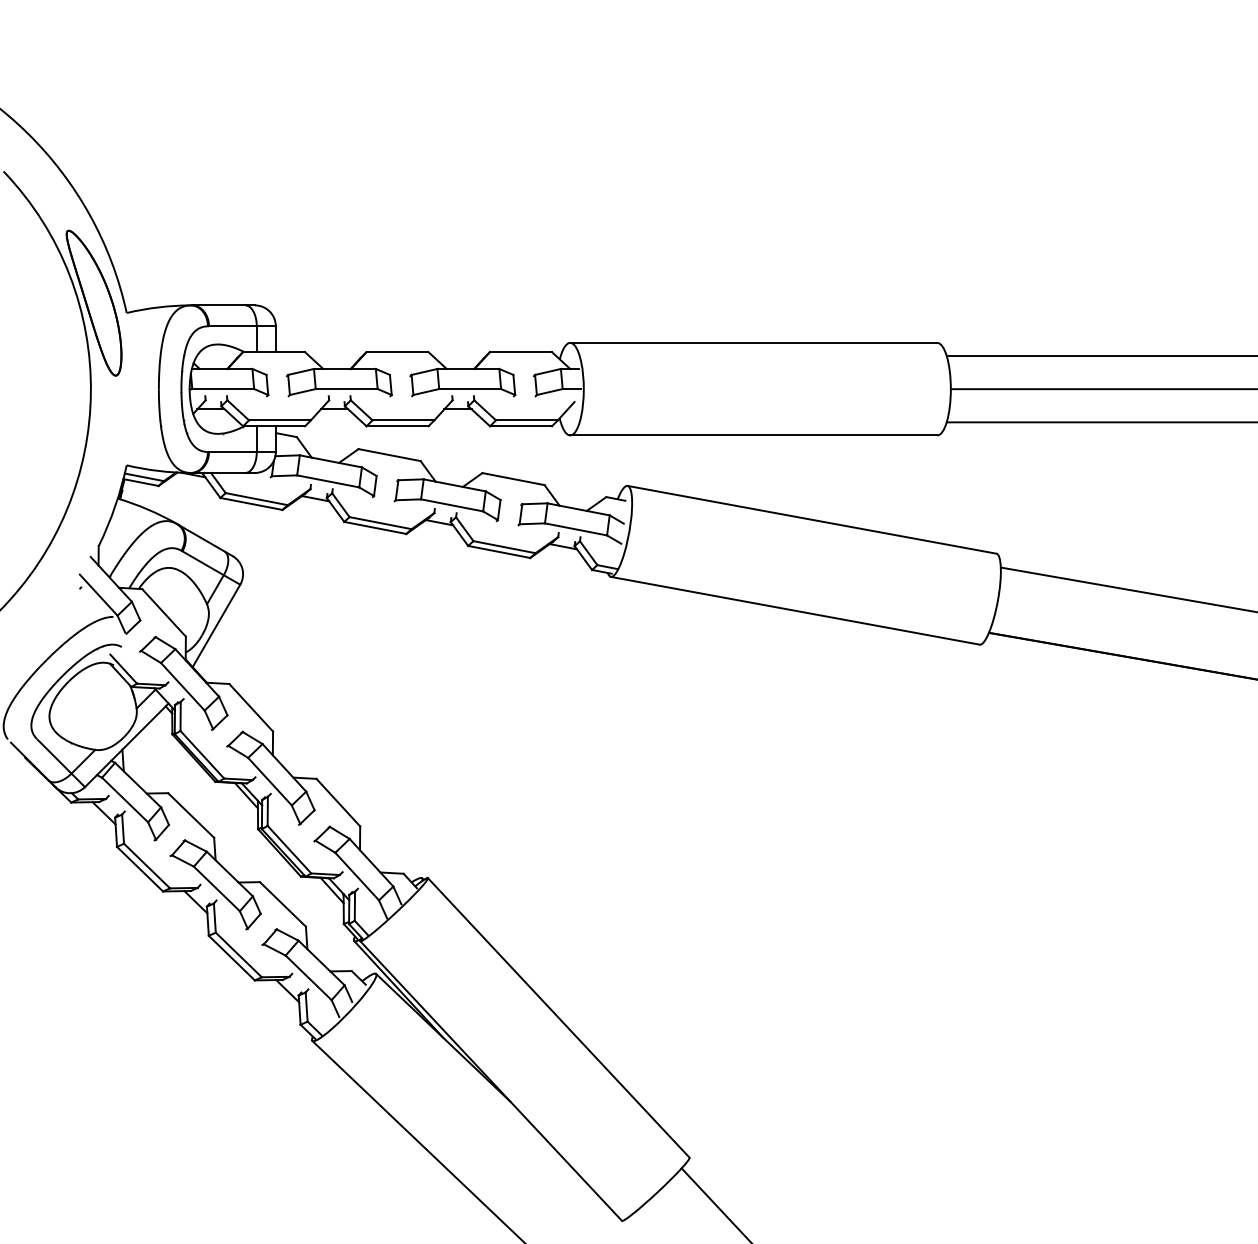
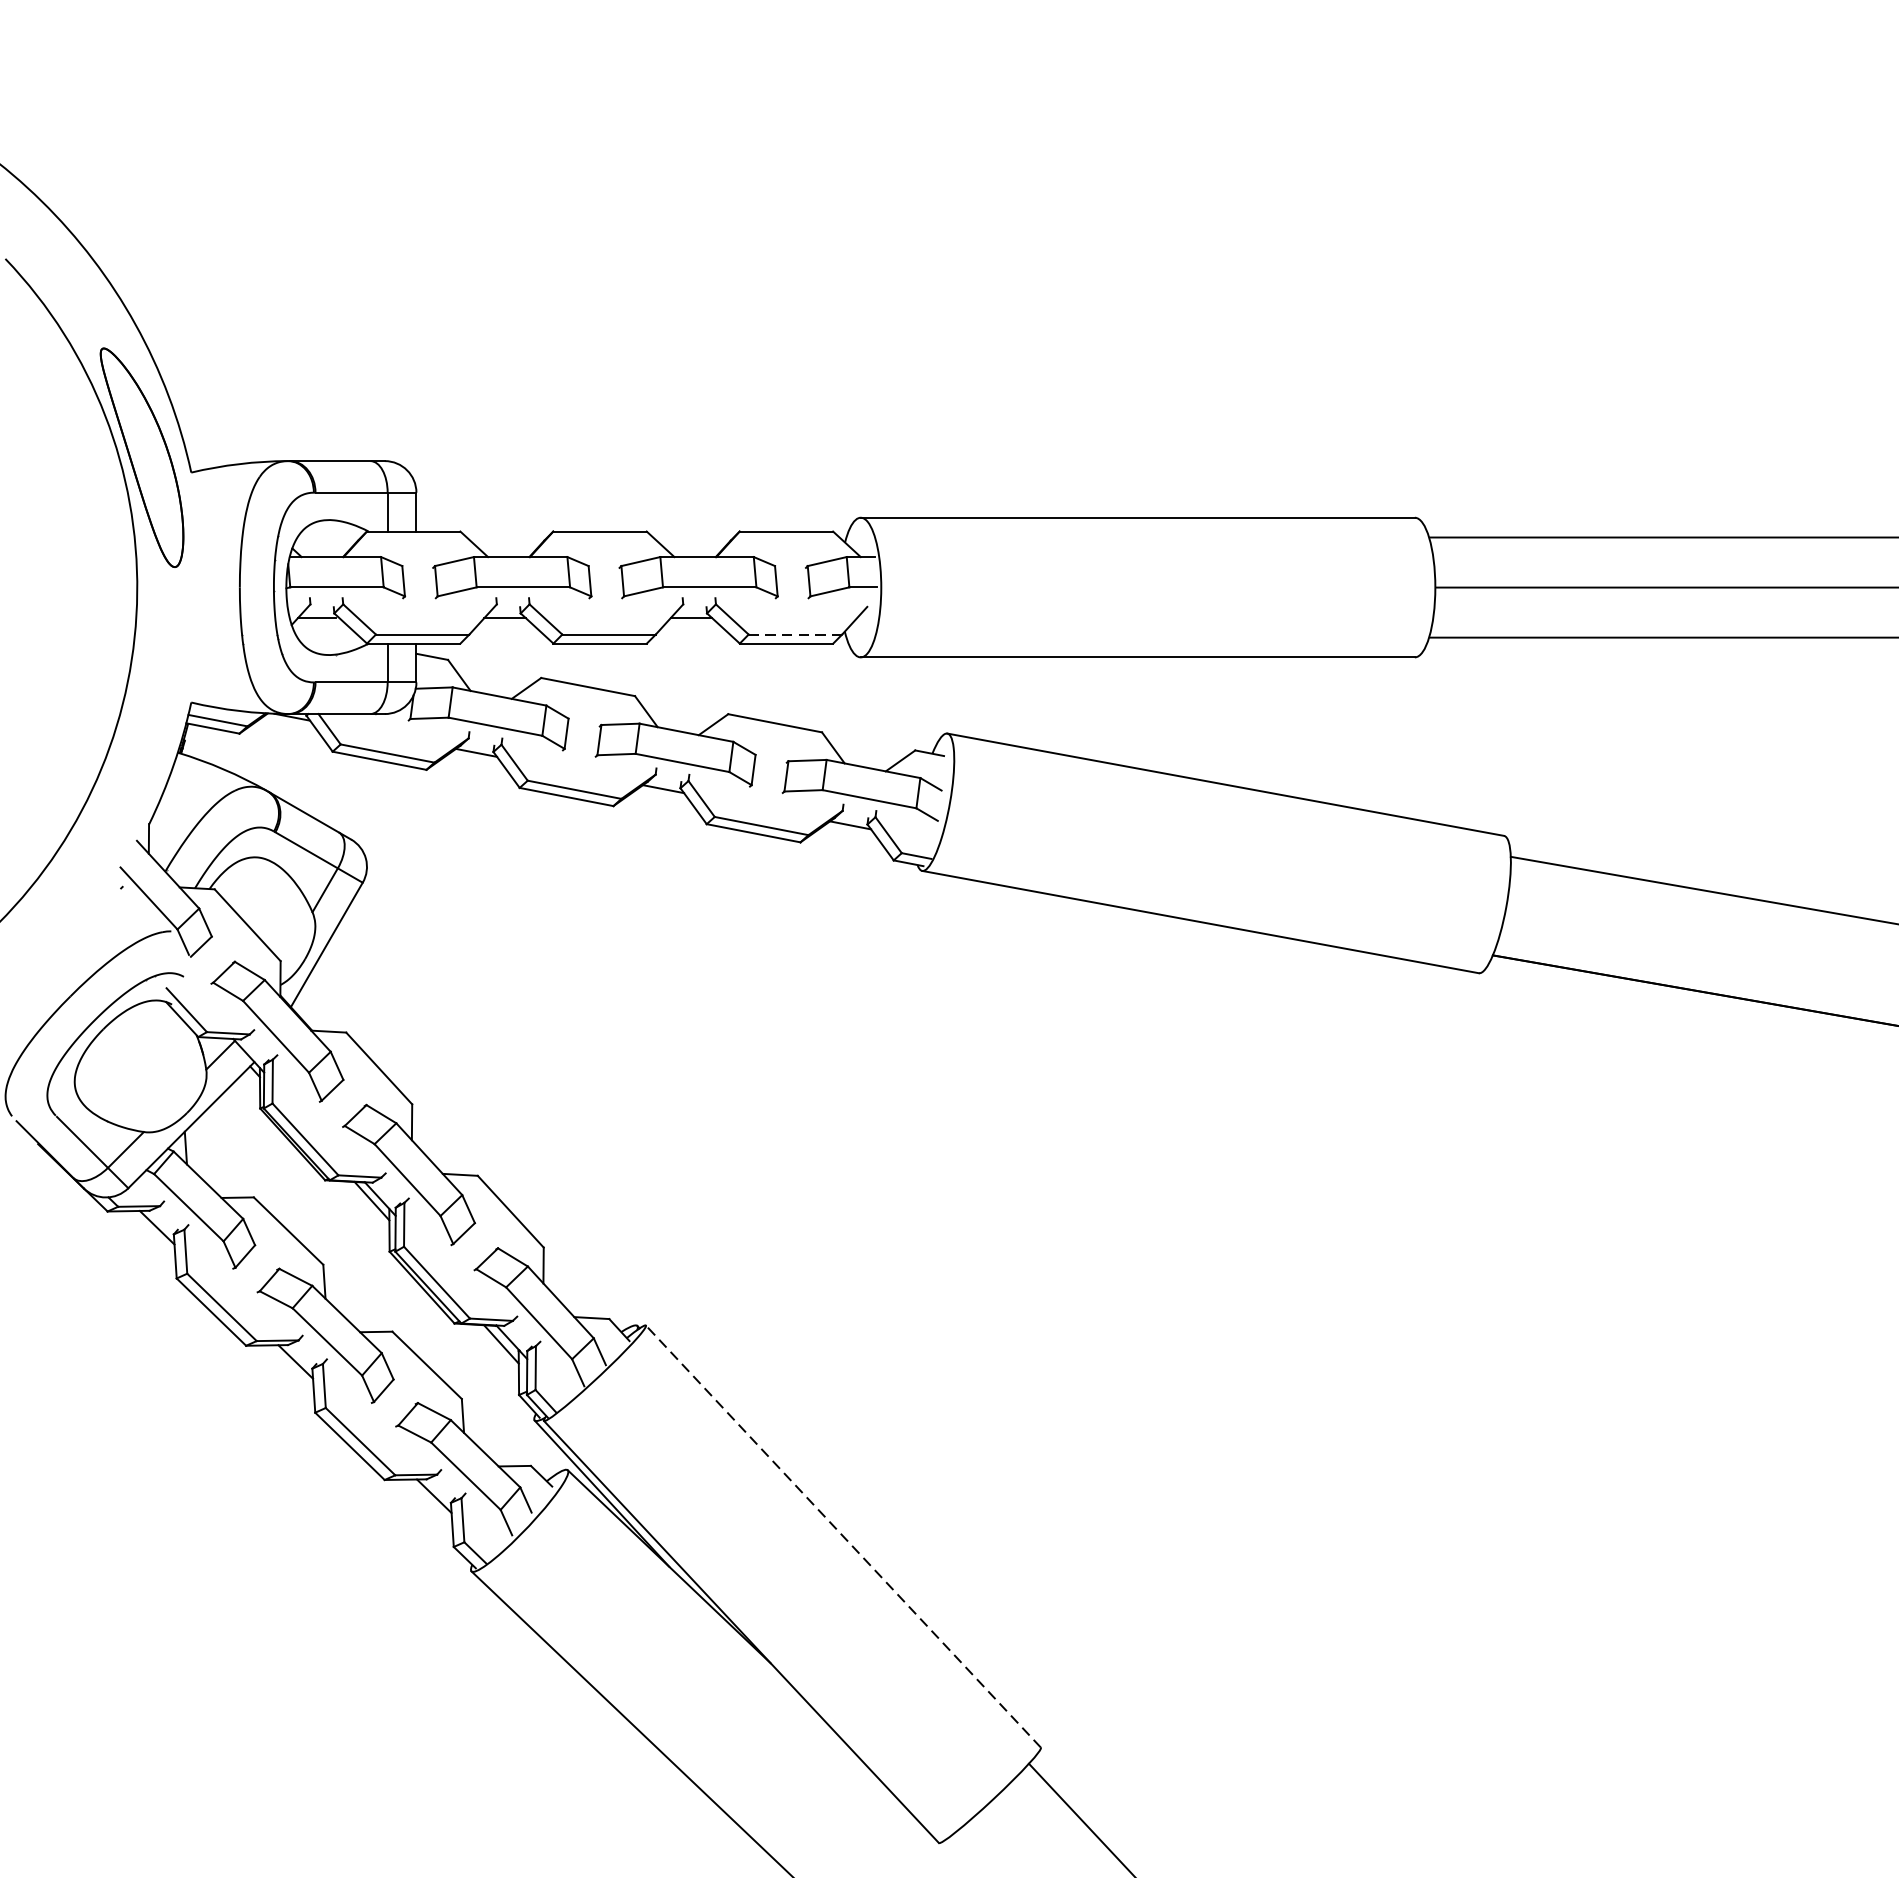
line: (526, 420) -> (794, 634), solid -> dashed
line: (558, 1017) -> (843, 1536), solid -> dashed

